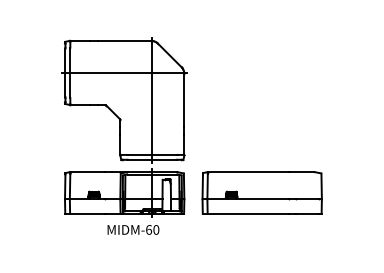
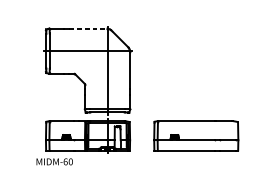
line: (124, 40) -> (87, 28), solid -> dashed
part: (261, 192) -> (195, 135), moved
text: (133, 229) -> (54, 161), moved

